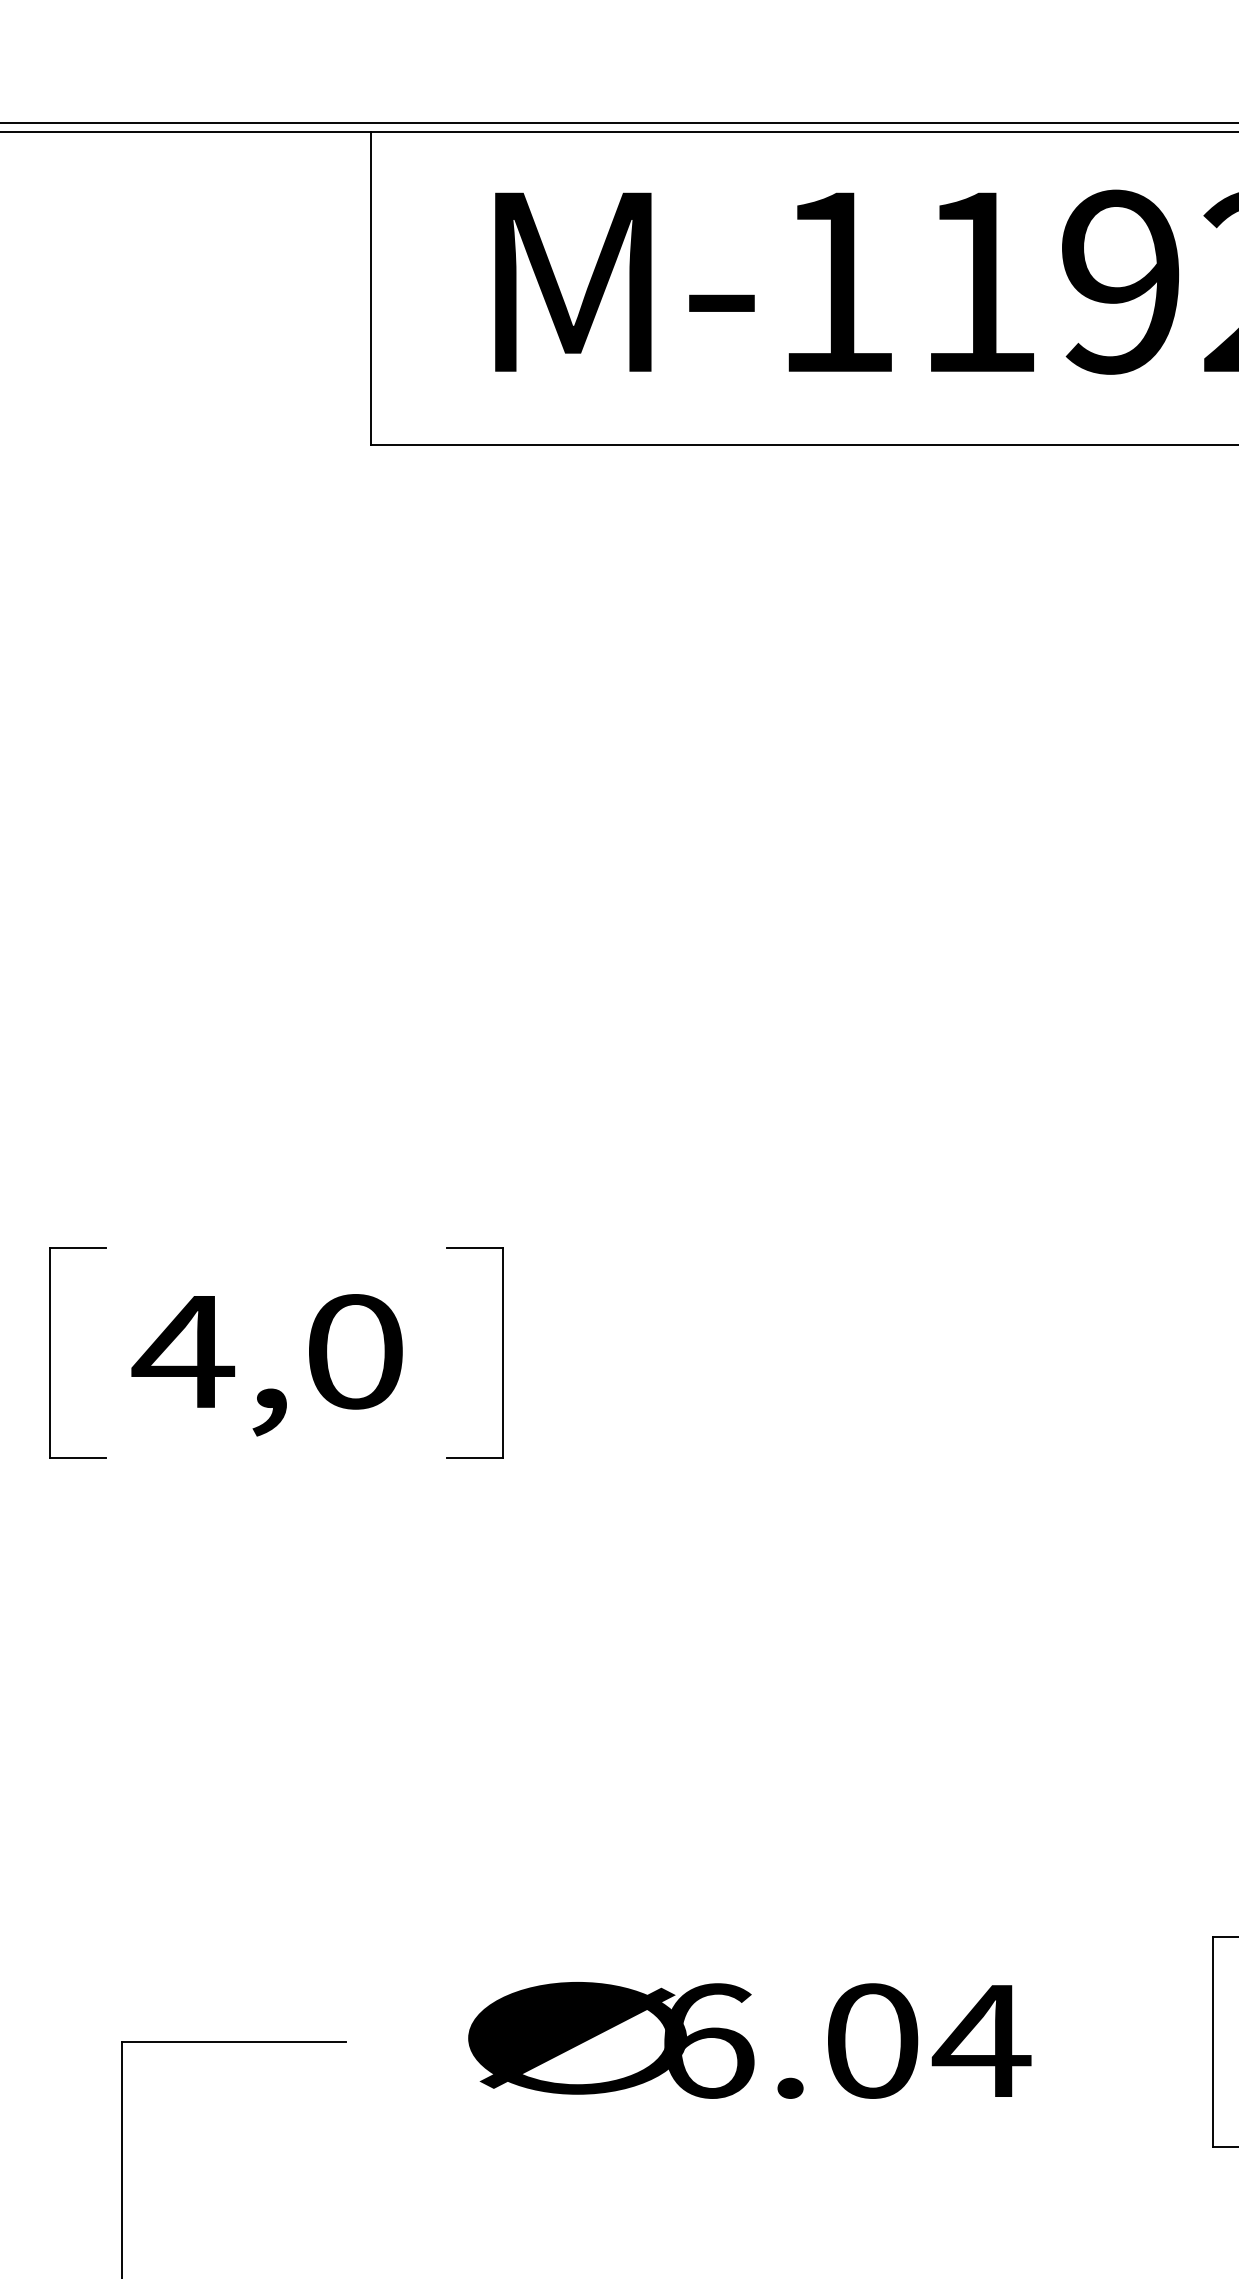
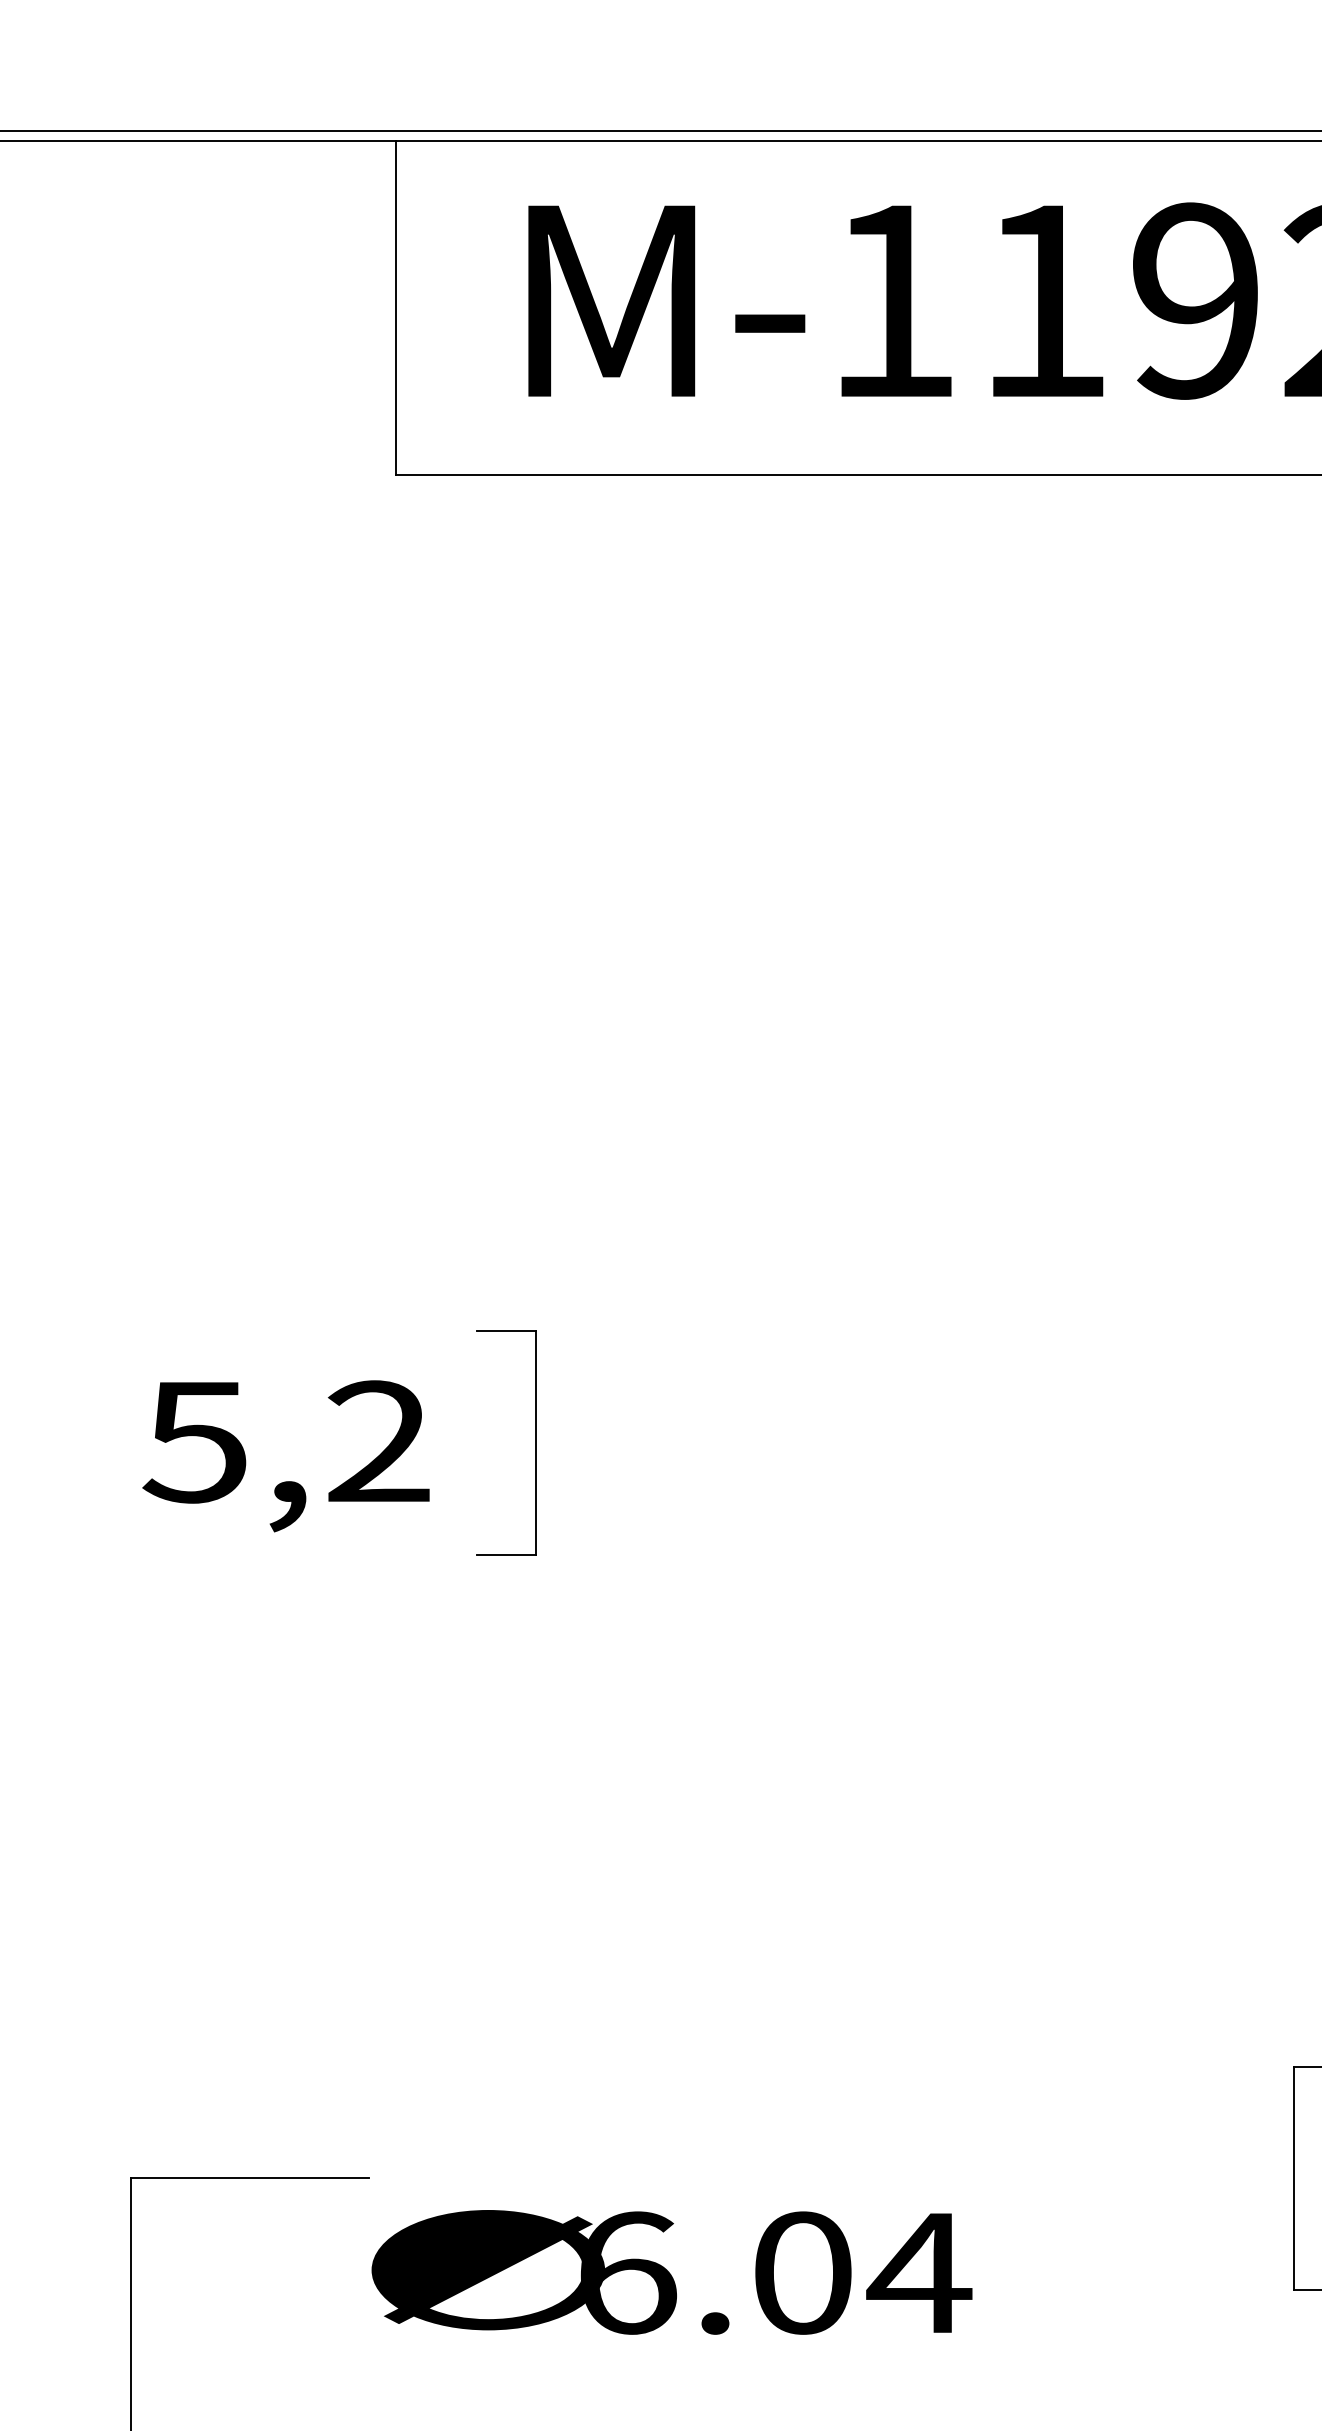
text: (266, 1351) -> (284, 1441), 4,0 -> 5,2
part: (50, 1352) -> (54, 1442), removed
text: (749, 2040) -> (671, 2272), moved

